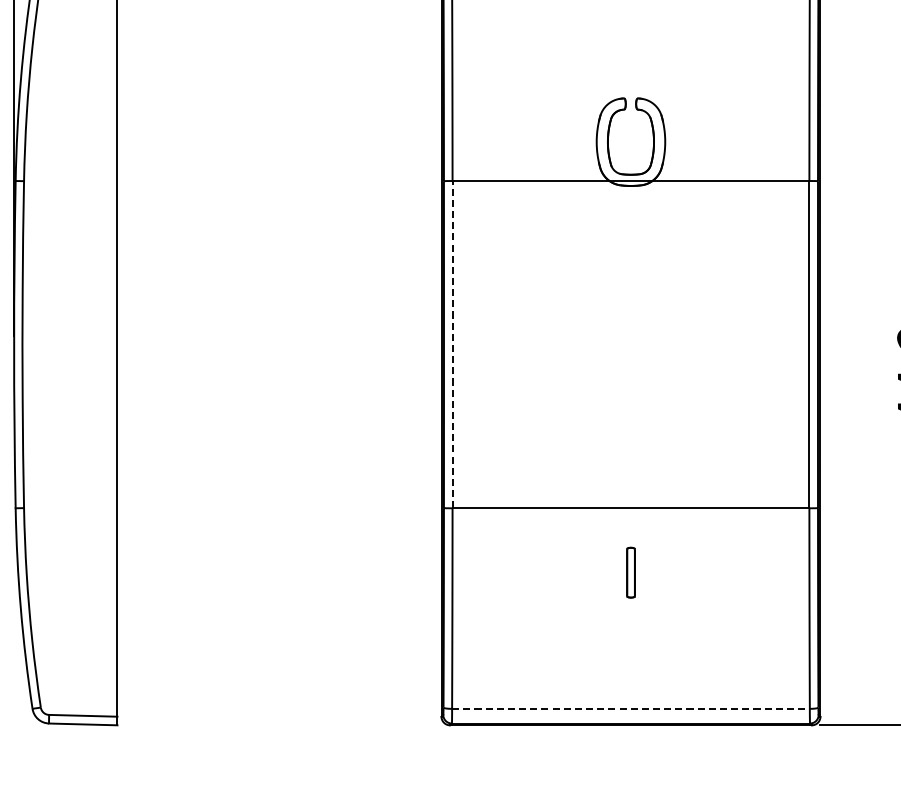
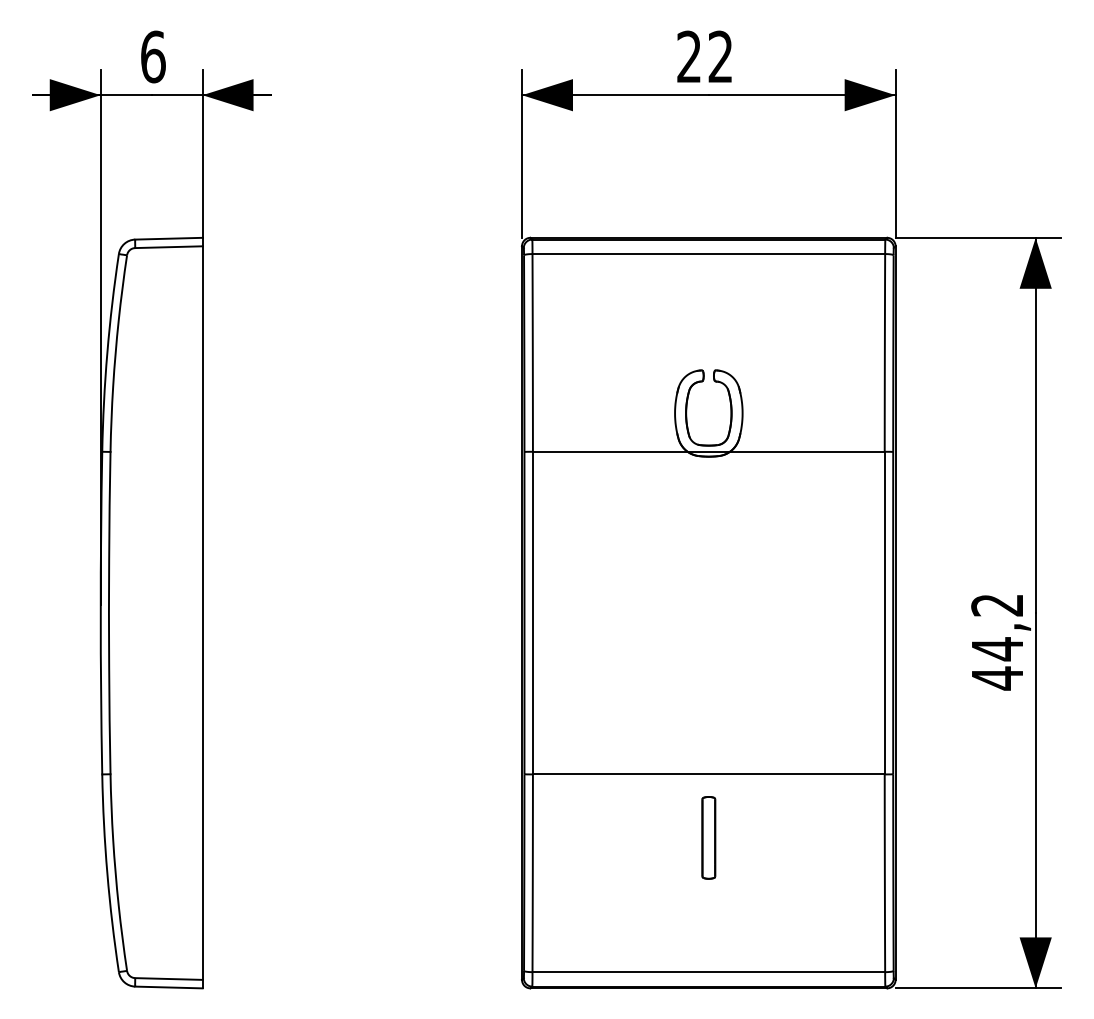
line: (452, 344) -> (532, 612), dashed -> solid
part: (630, 572) -> (708, 837), size x1.67
line: (631, 709) -> (709, 972), dashed -> solid

